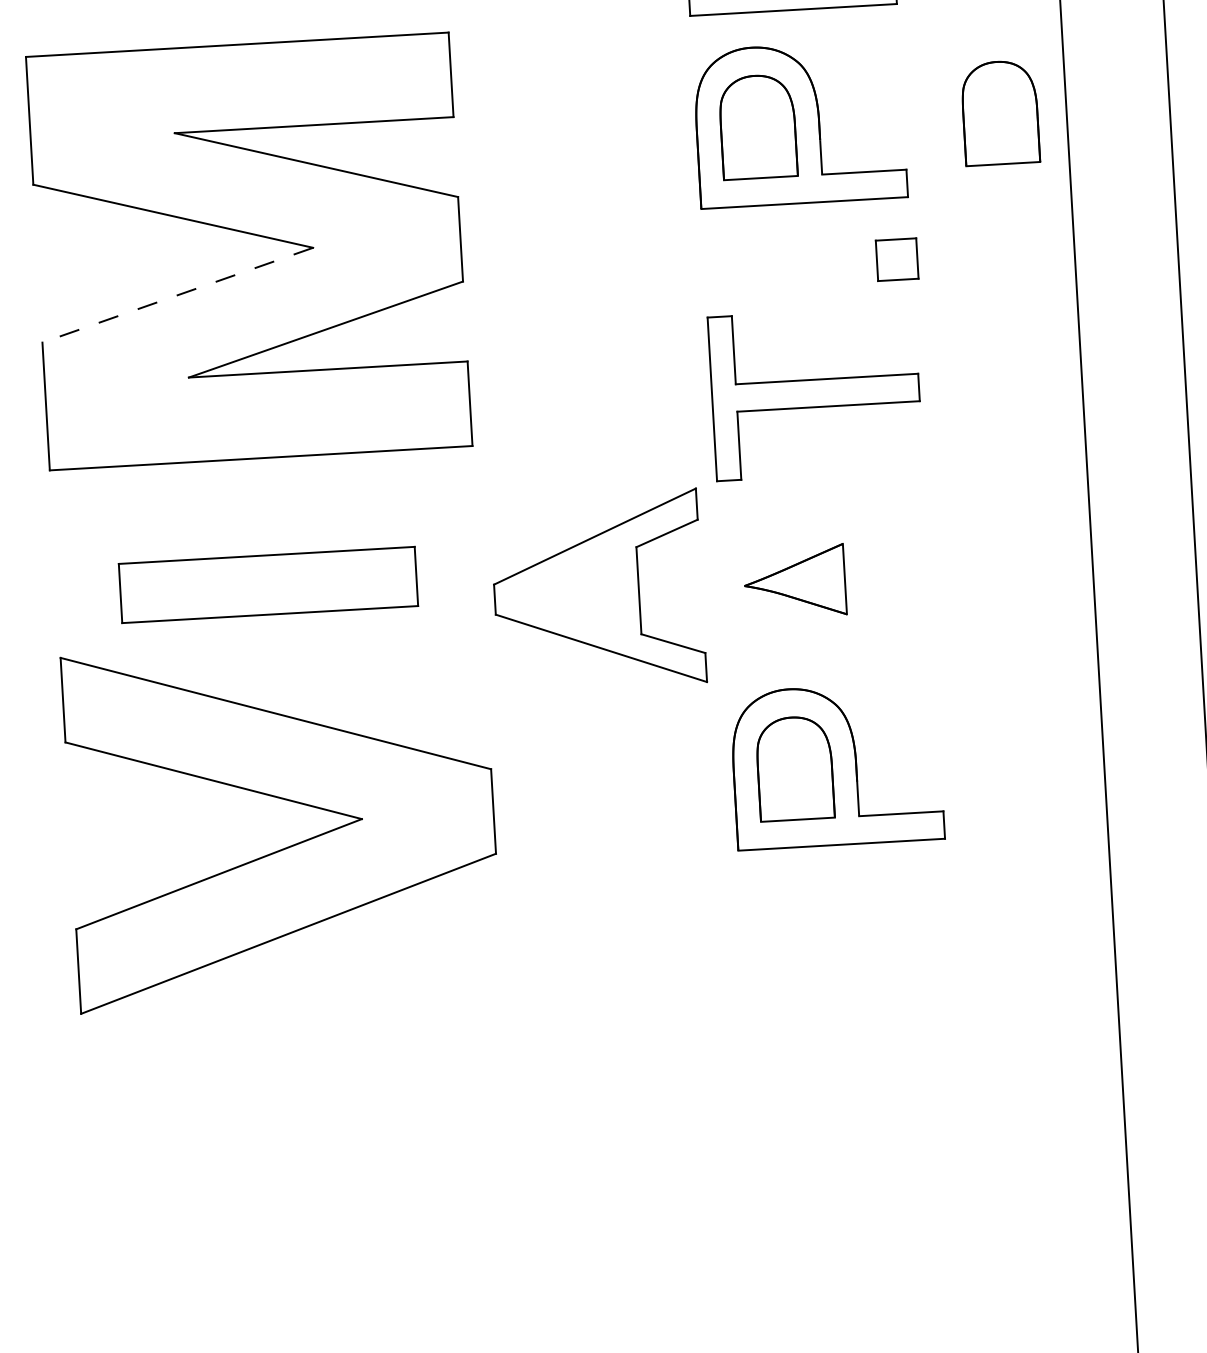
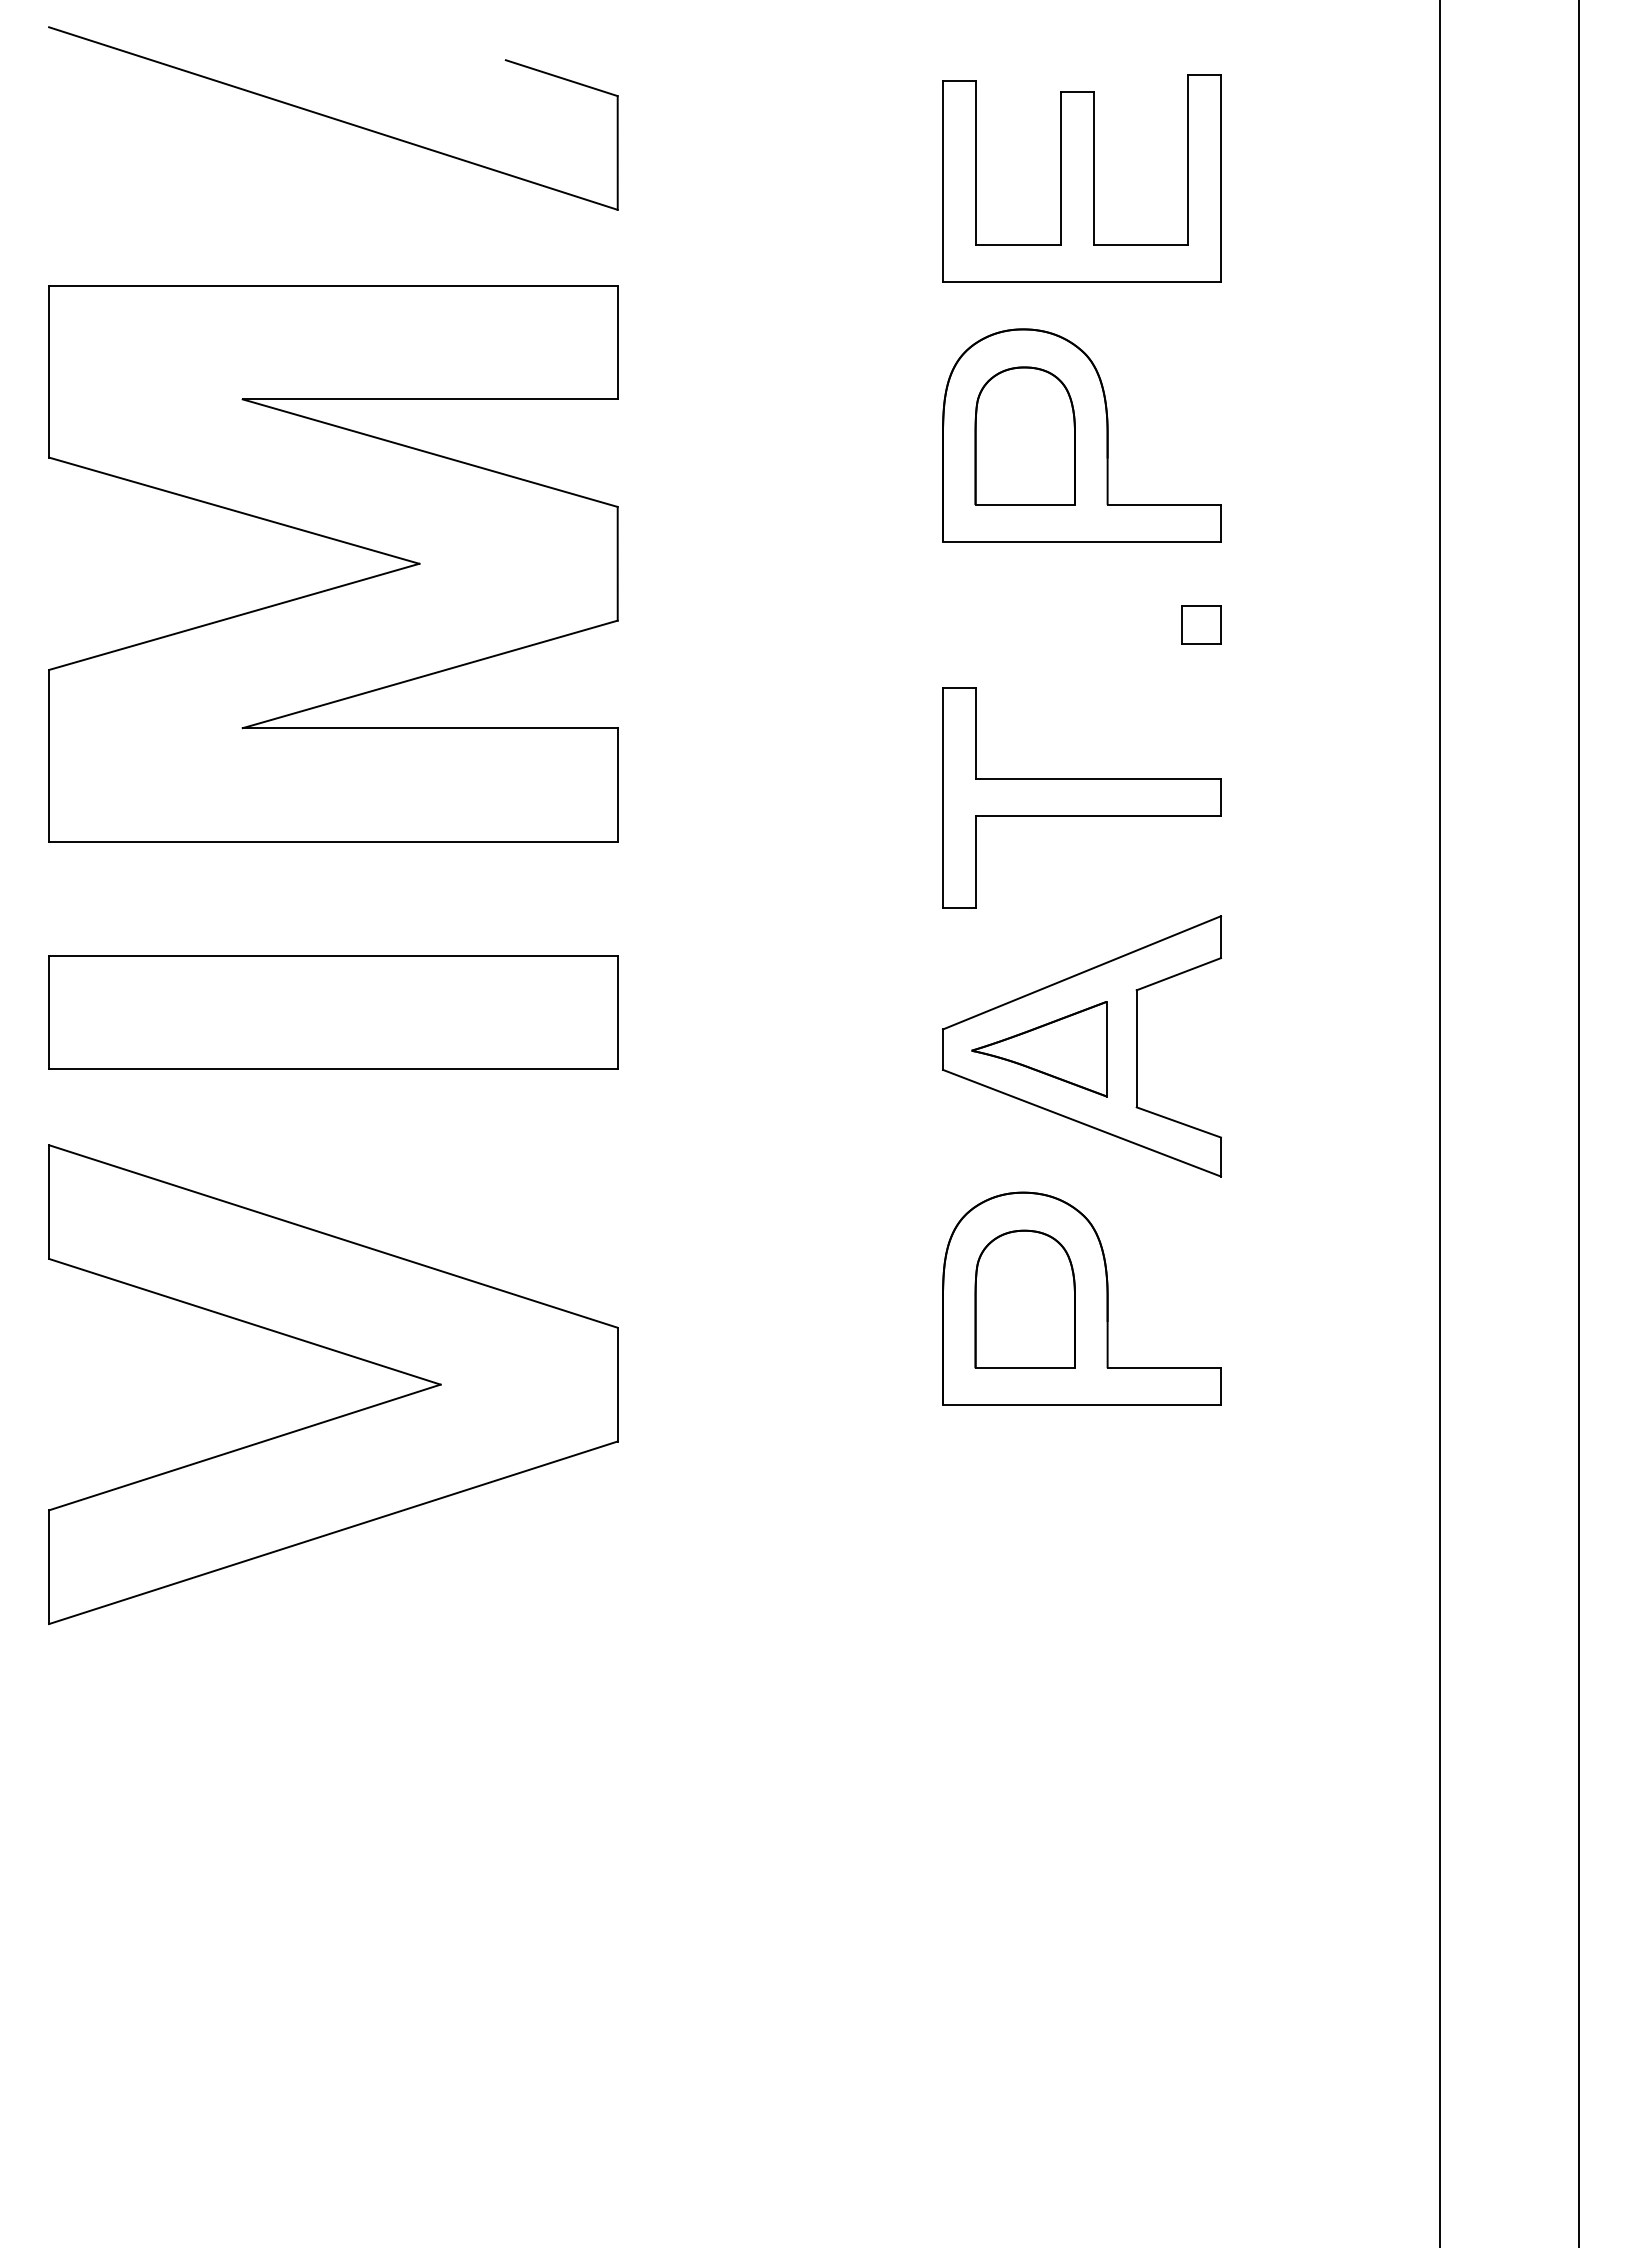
part: (999, 112) -> (1350, 435), removed
part: (897, 259) -> (1201, 624), size x0.71
line: (177, 294) -> (234, 616), dashed -> solid
part: (268, 584) -> (333, 1012), size x1.43
part: (597, 591) -> (1081, 1046), moved
part: (287, 800) -> (342, 1354), moved

